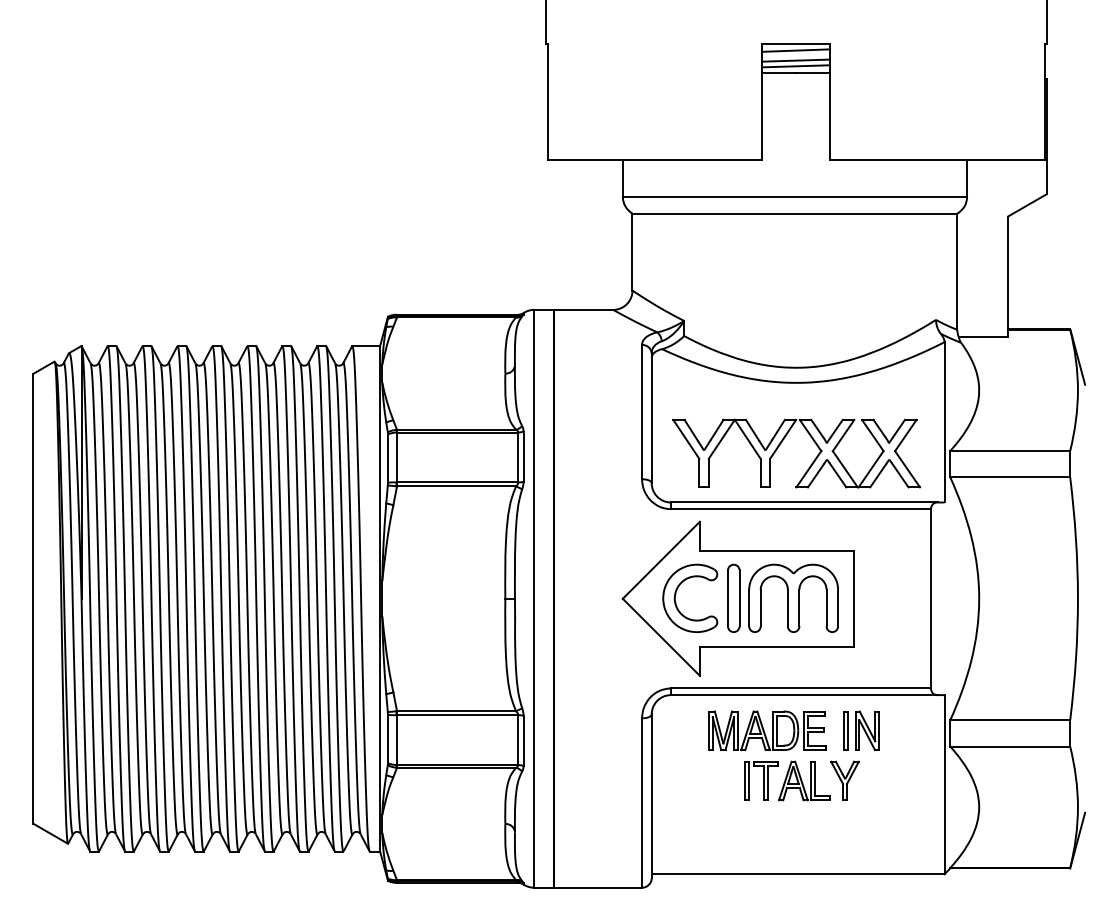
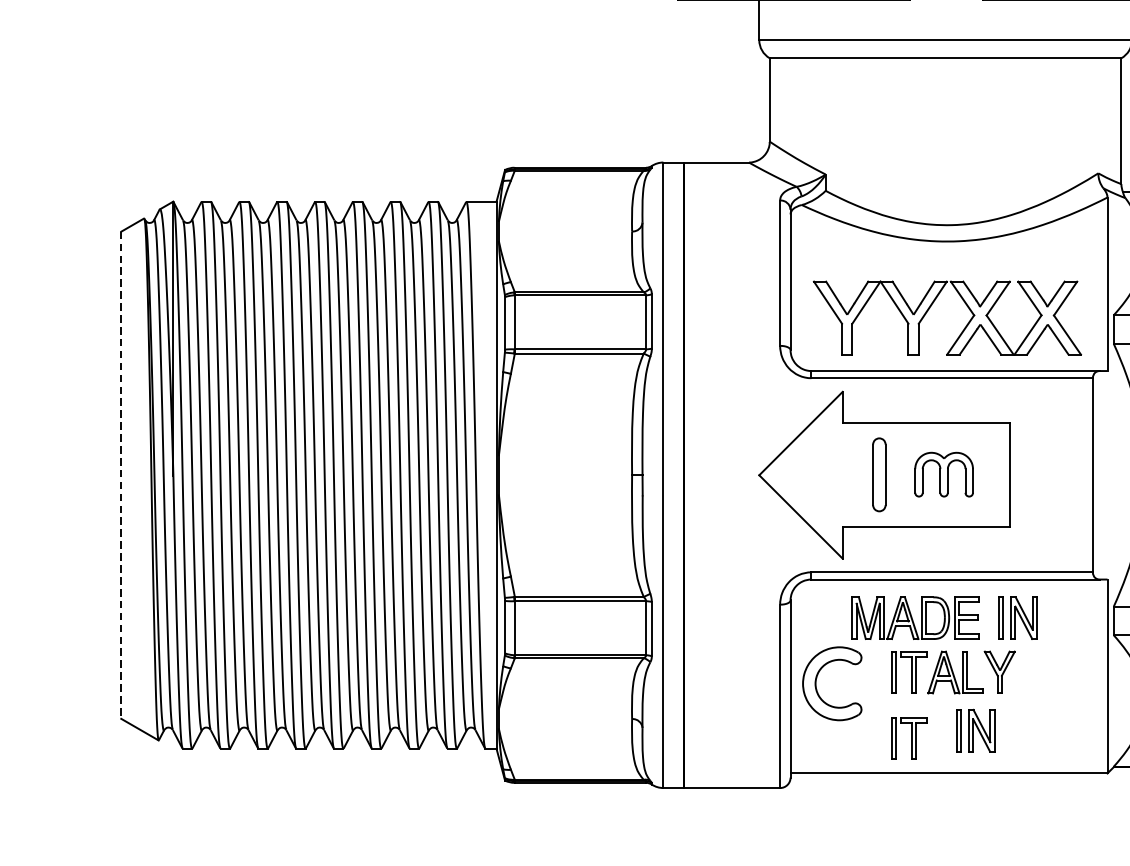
part: (676, 594) -> (817, 679), moved
part: (793, 597) -> (944, 473), size x0.6
line: (33, 599) -> (121, 476), solid -> dashed
part: (822, 834) -> (975, 730), added
part: (761, 841) -> (909, 738), added

